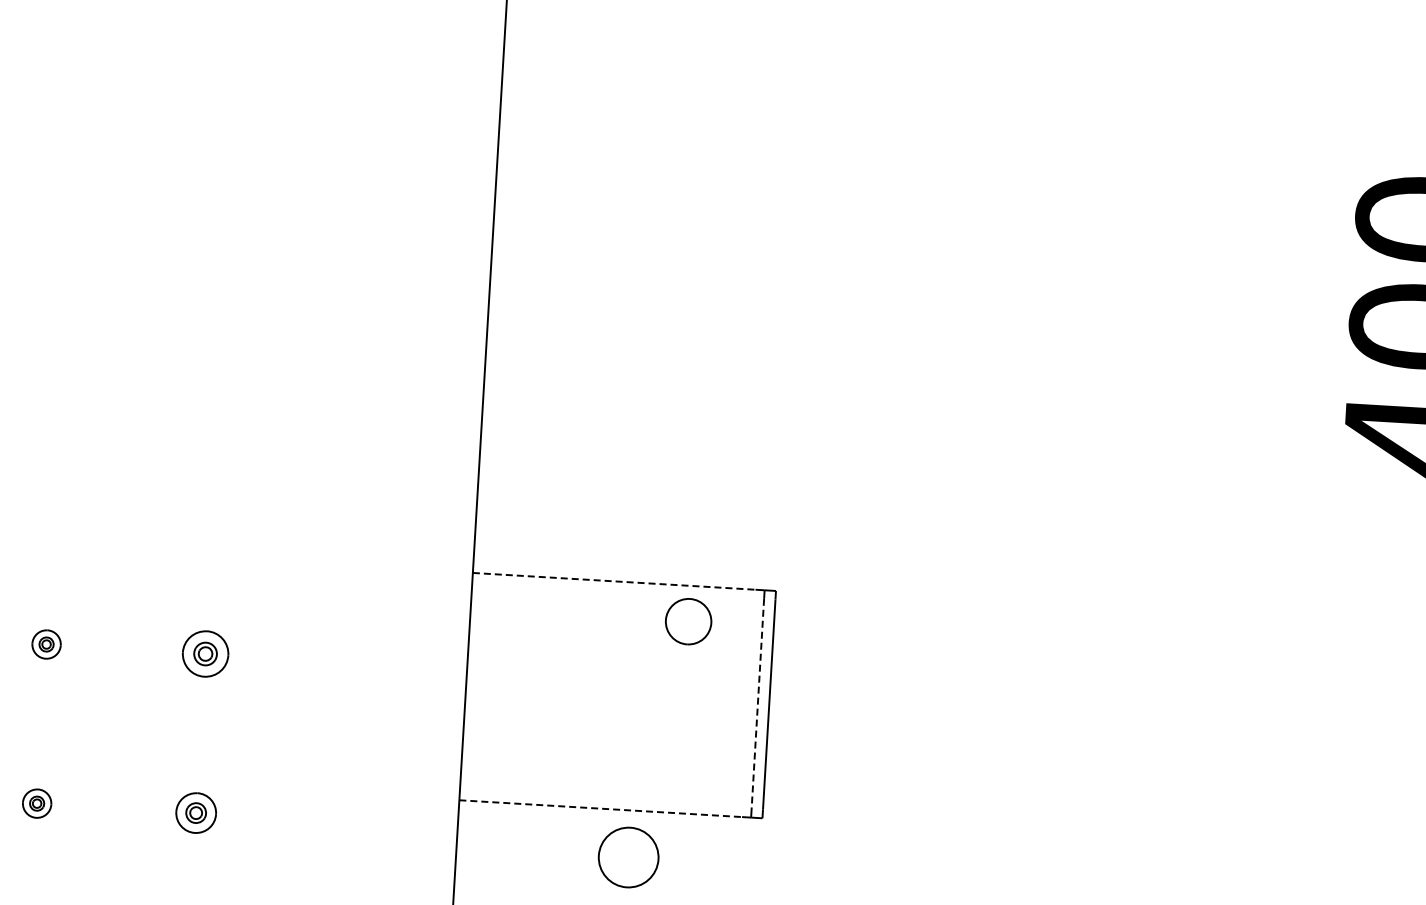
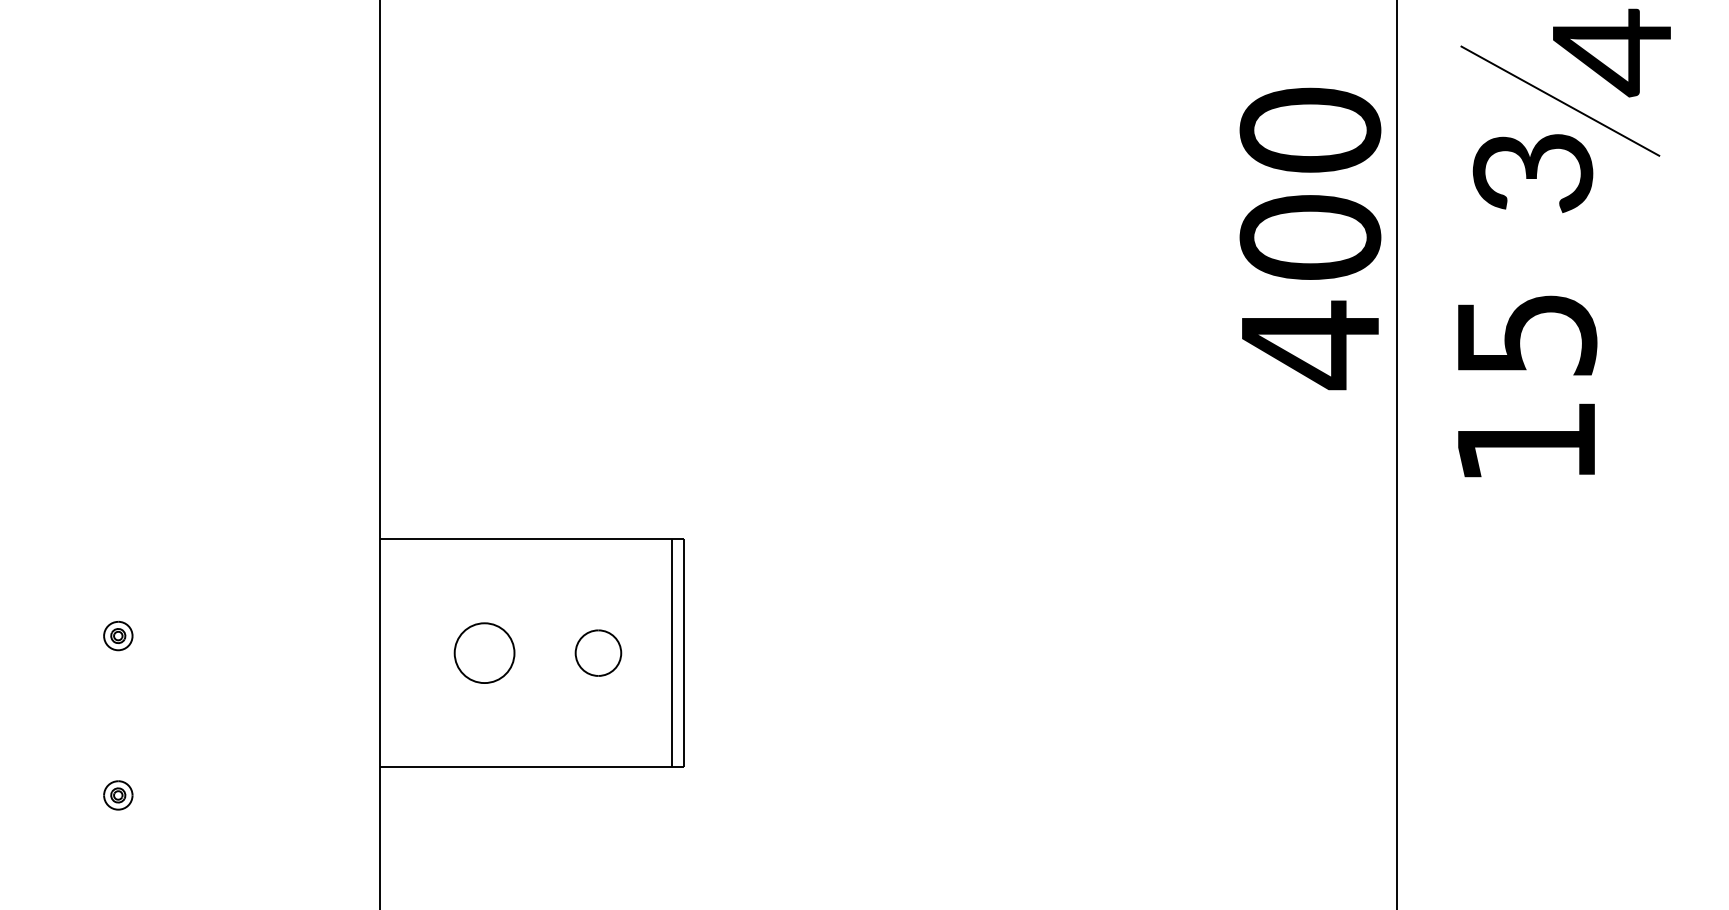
line: (613, 581) -> (521, 539), dashed -> solid
part: (688, 621) -> (598, 652), moved
part: (205, 653) -> (118, 635), size x0.62
line: (757, 704) -> (672, 653), dashed -> solid
line: (600, 809) -> (521, 767), dashed -> solid
part: (196, 813) -> (118, 795), size x0.71
part: (628, 856) -> (484, 652), moved

